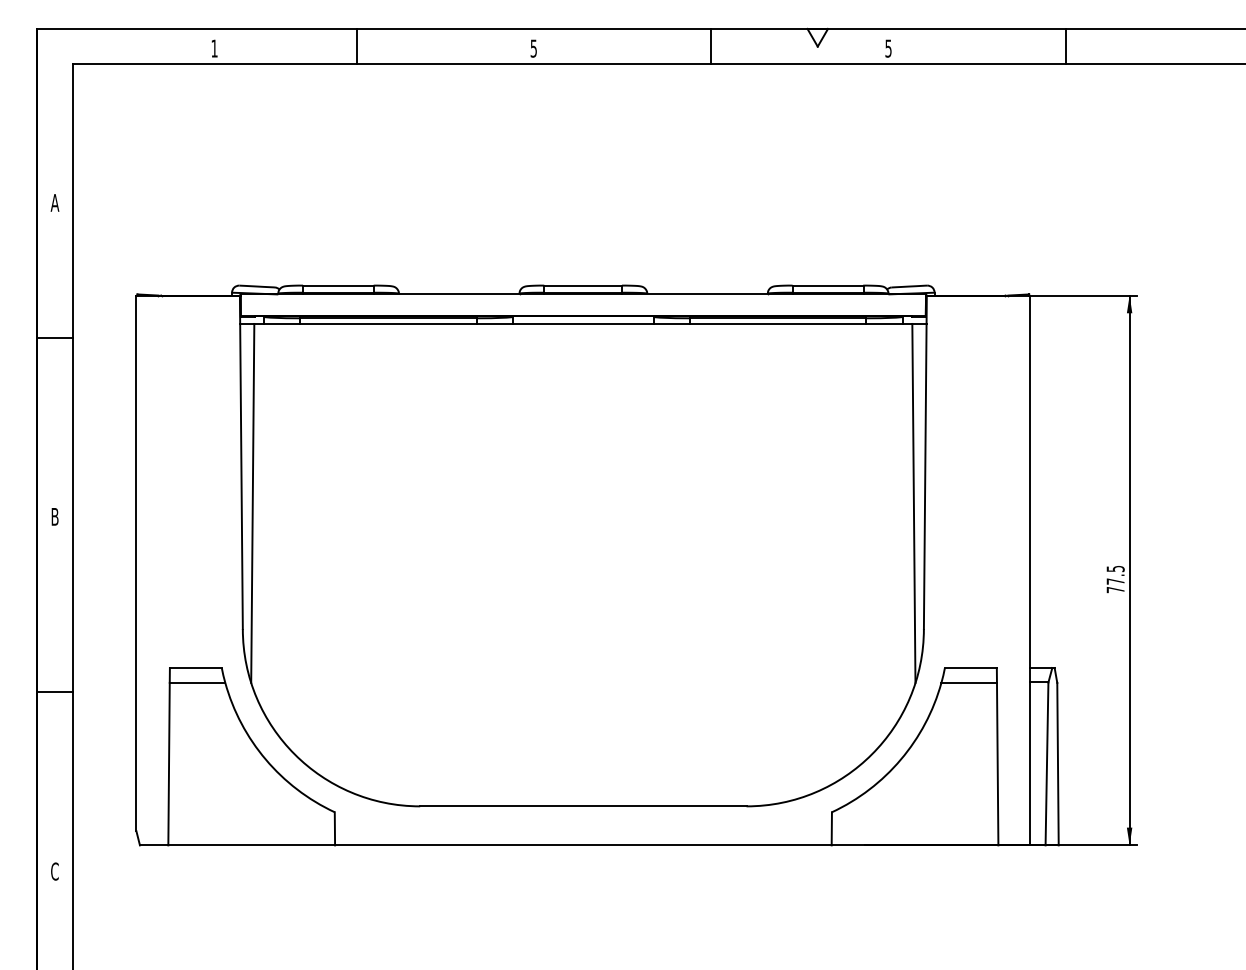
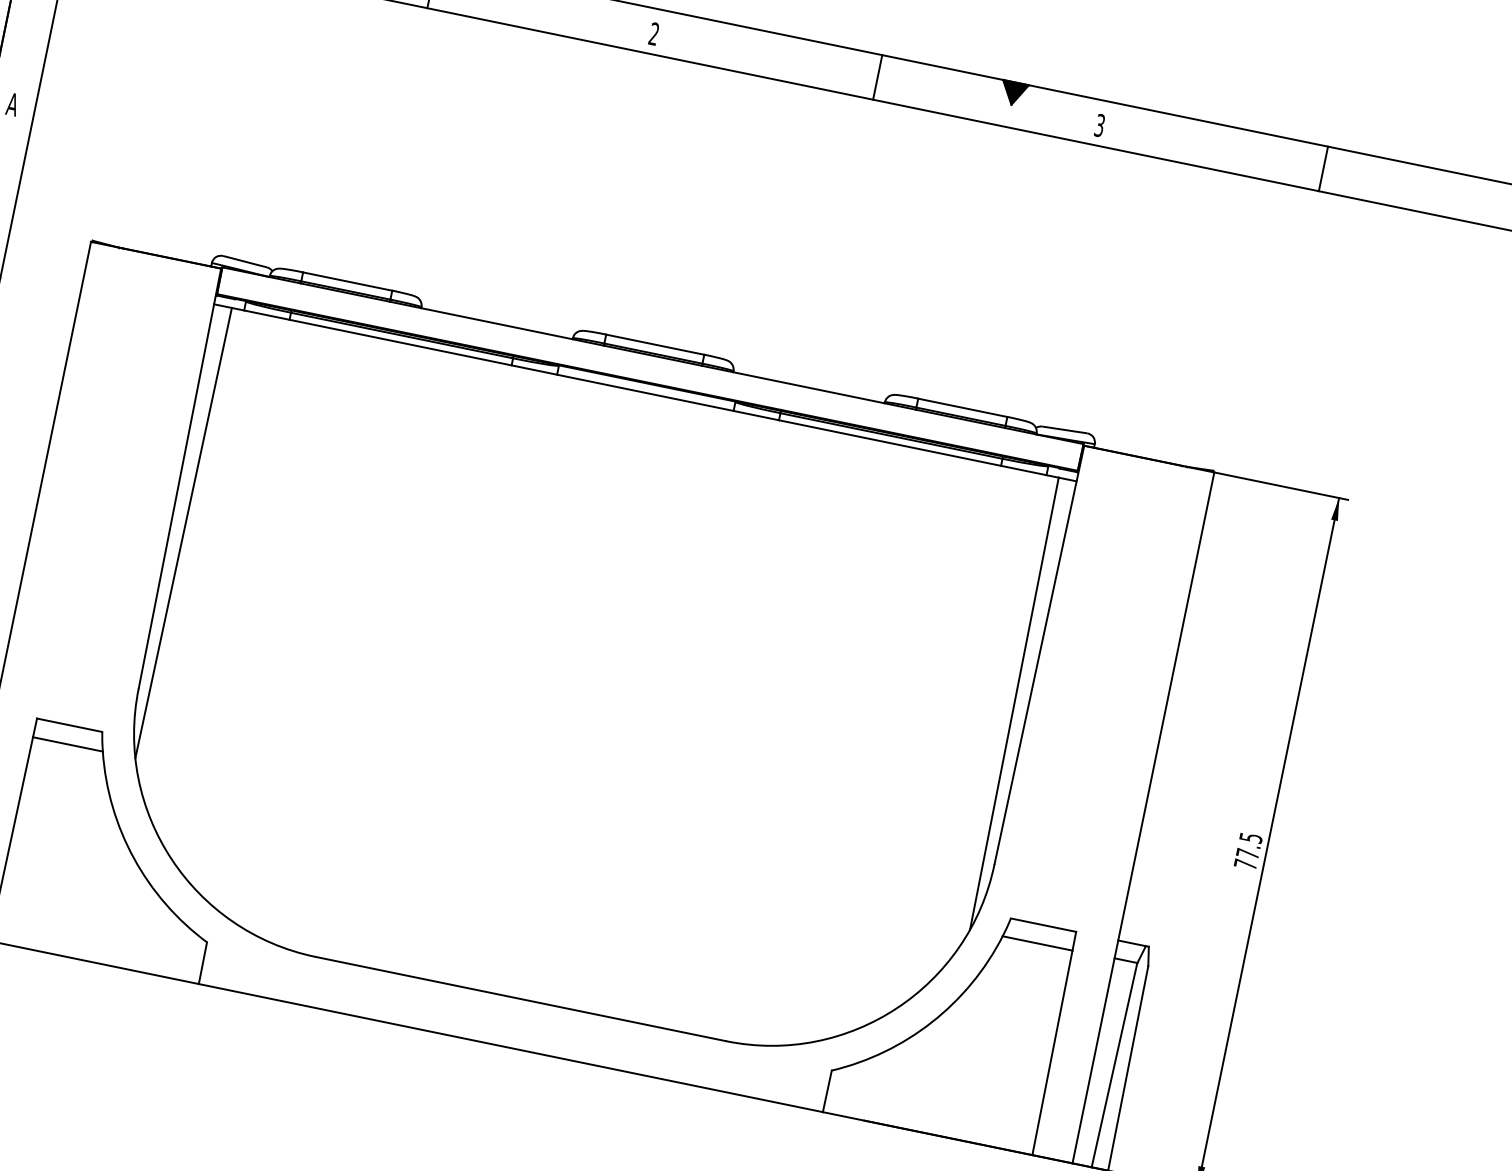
fill: (817, 37) -> (1013, 93), added
text: (888, 47) -> (1100, 124), 5 -> 3
text: (533, 48) -> (653, 33), 5 -> 2

